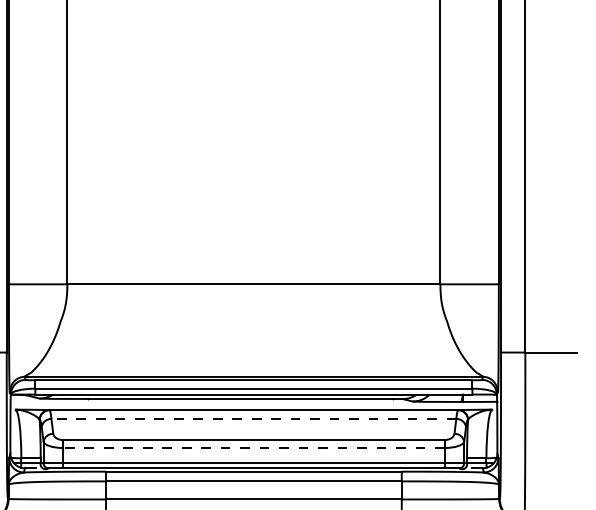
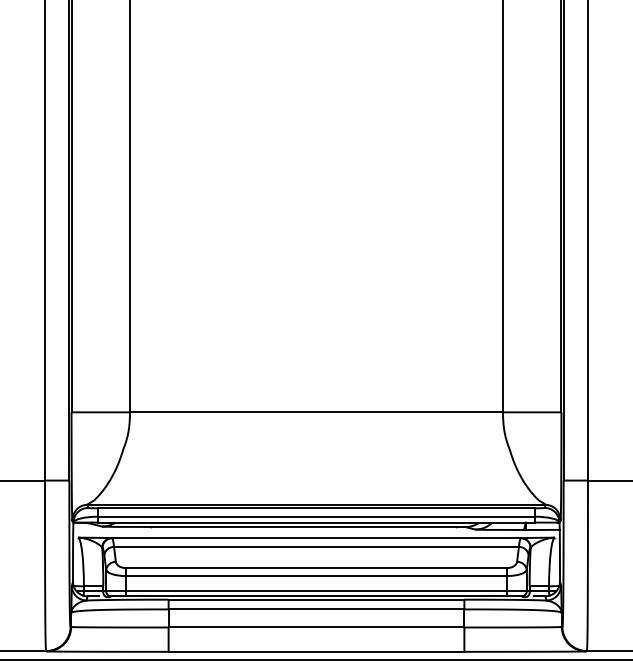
line: (252, 418) -> (315, 546), dashed -> solid
line: (253, 448) -> (316, 576), dashed -> solid

